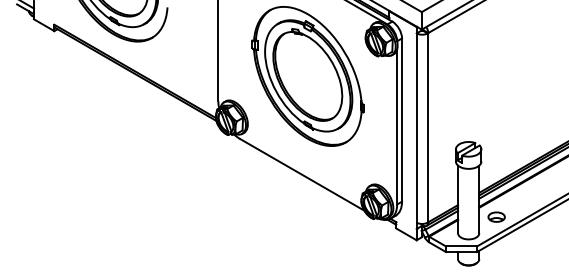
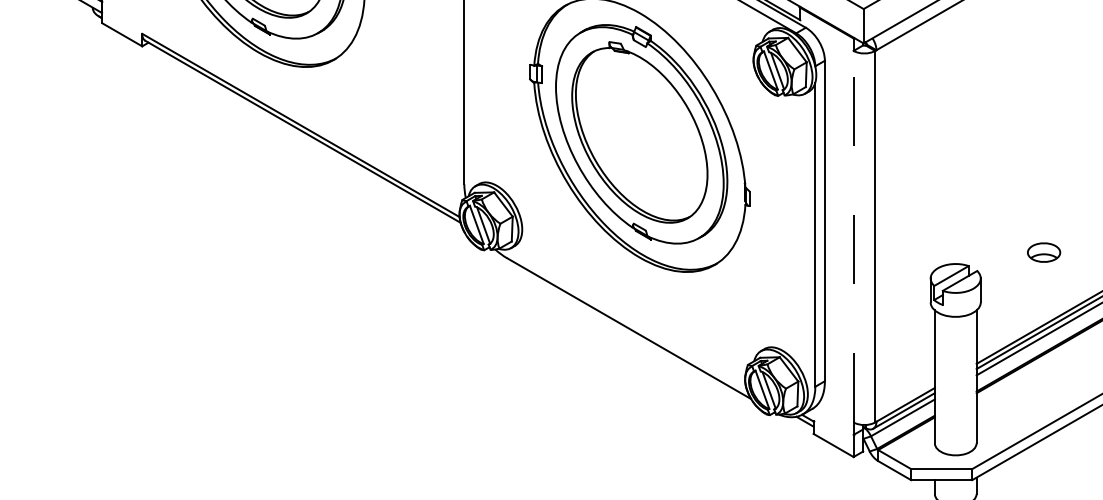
line: (416, 128) -> (853, 237), solid -> dashed
part: (496, 216) -> (1043, 251), moved

